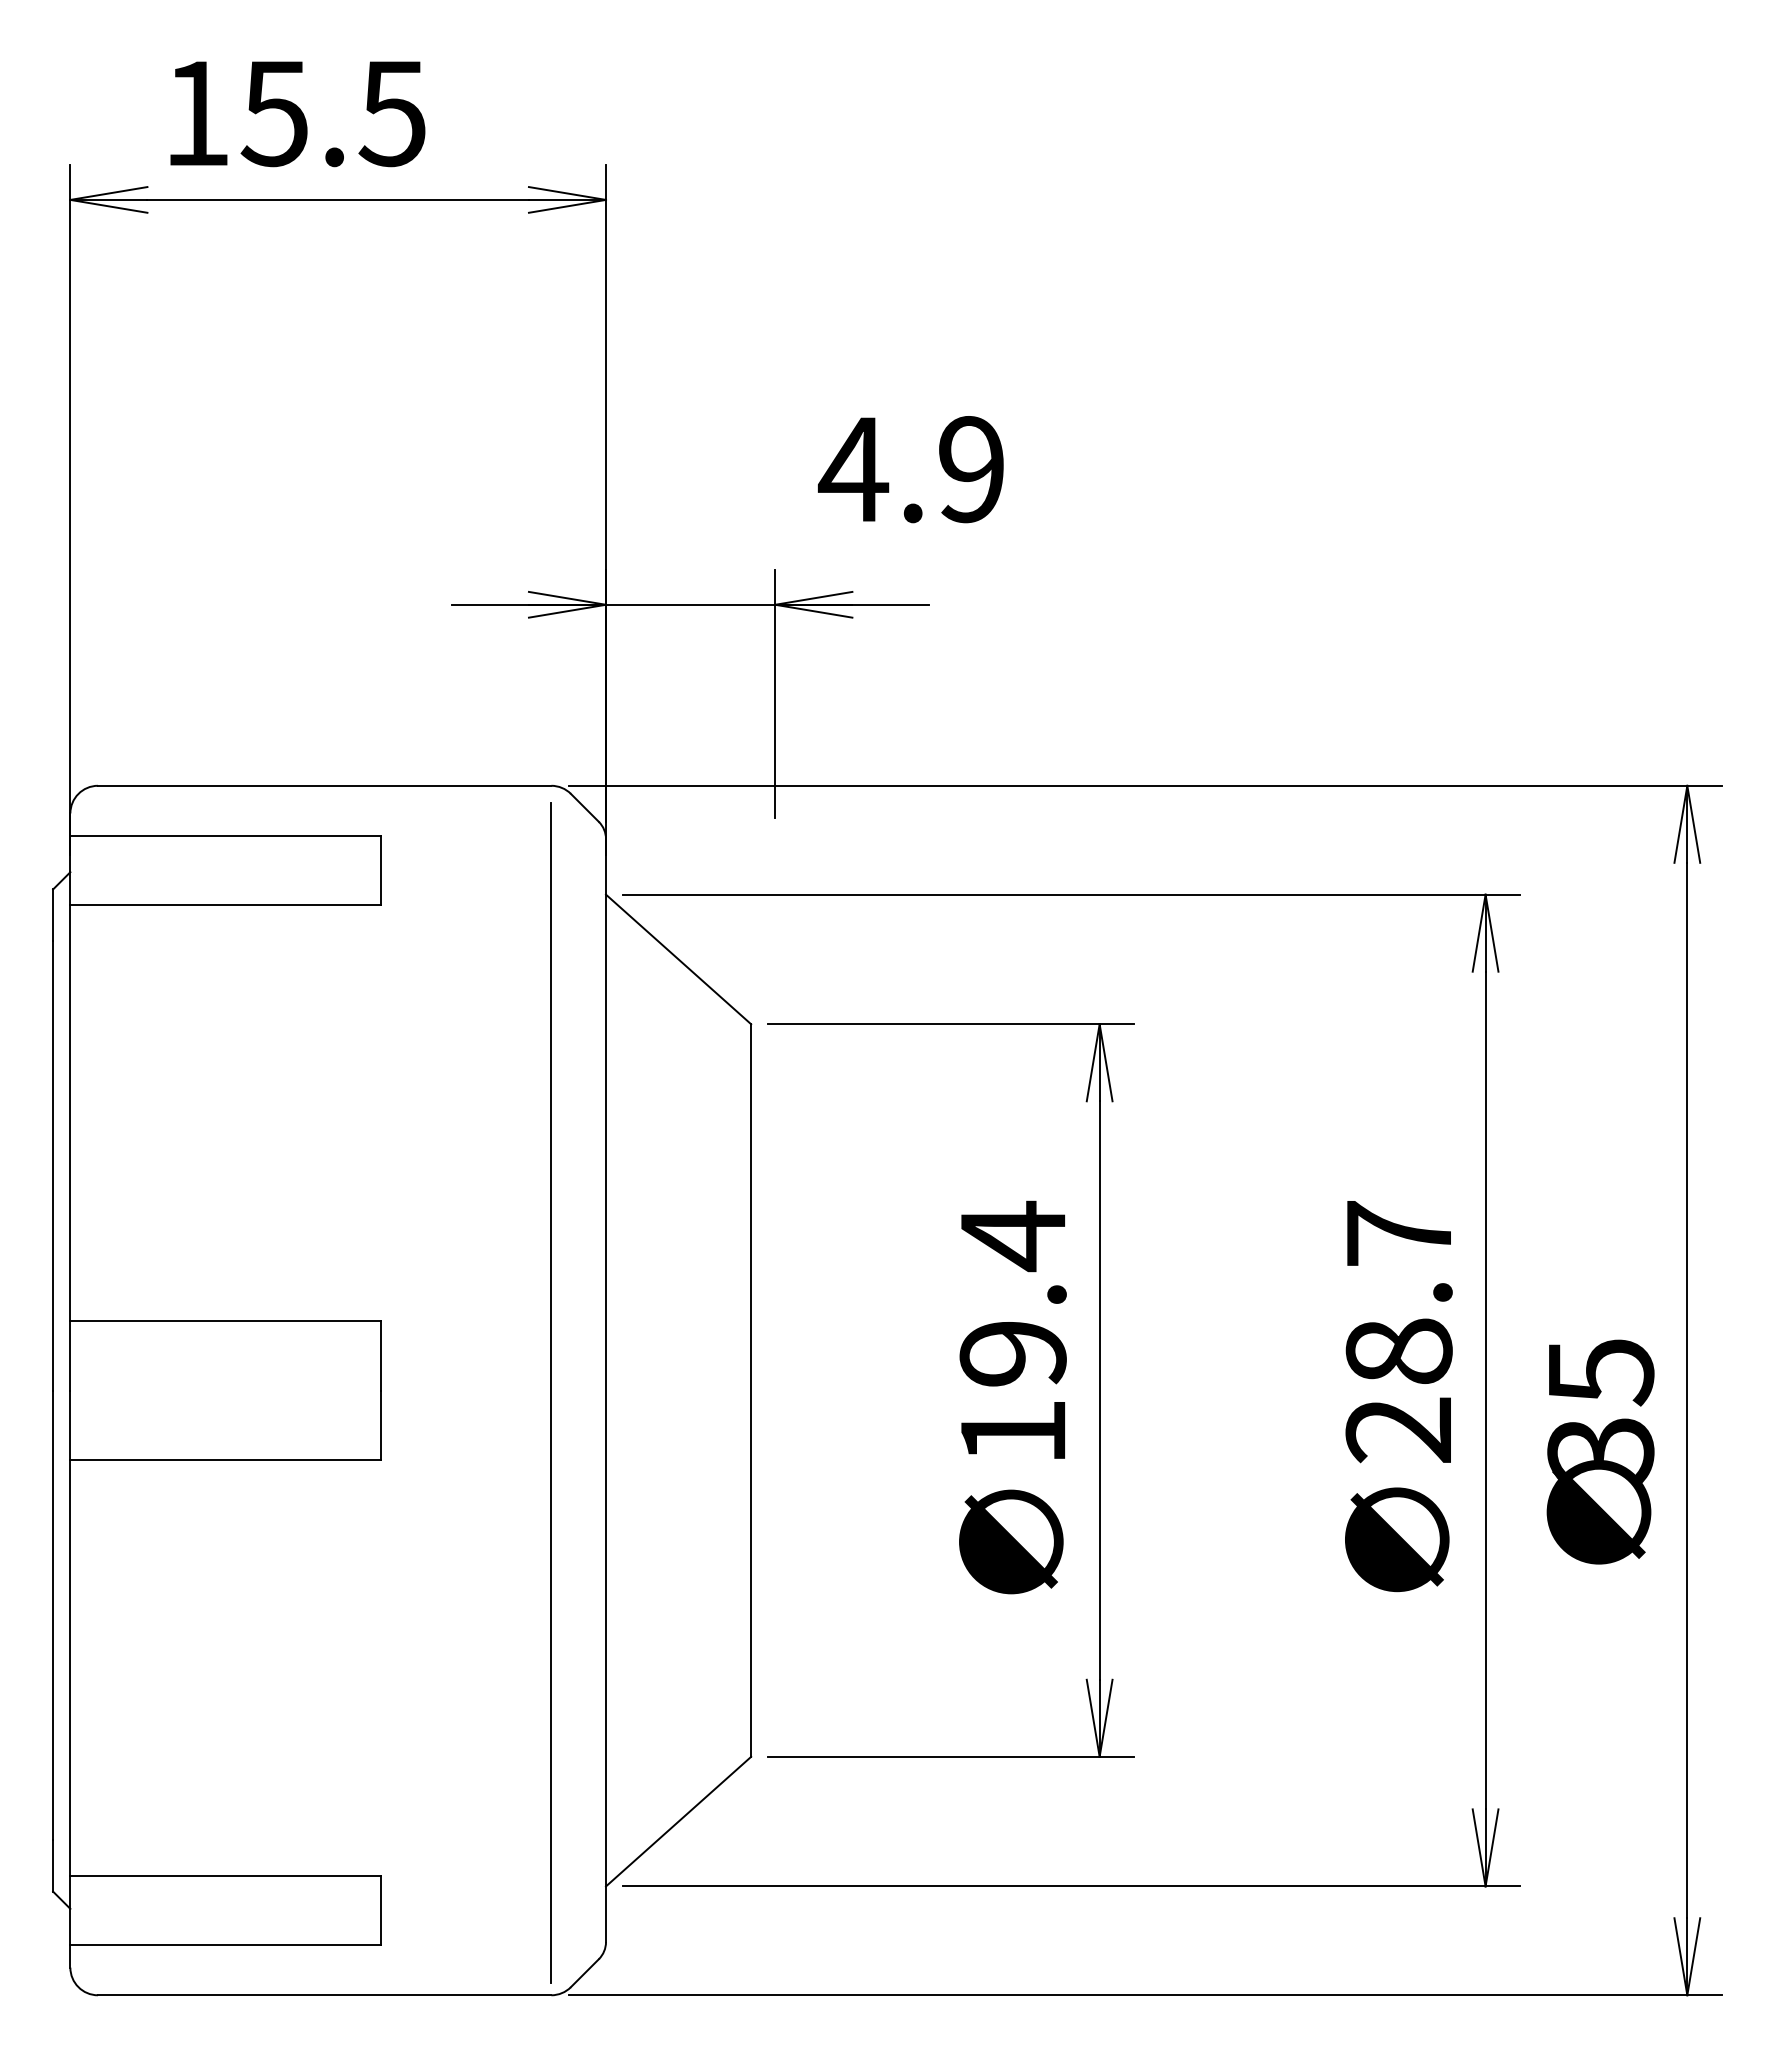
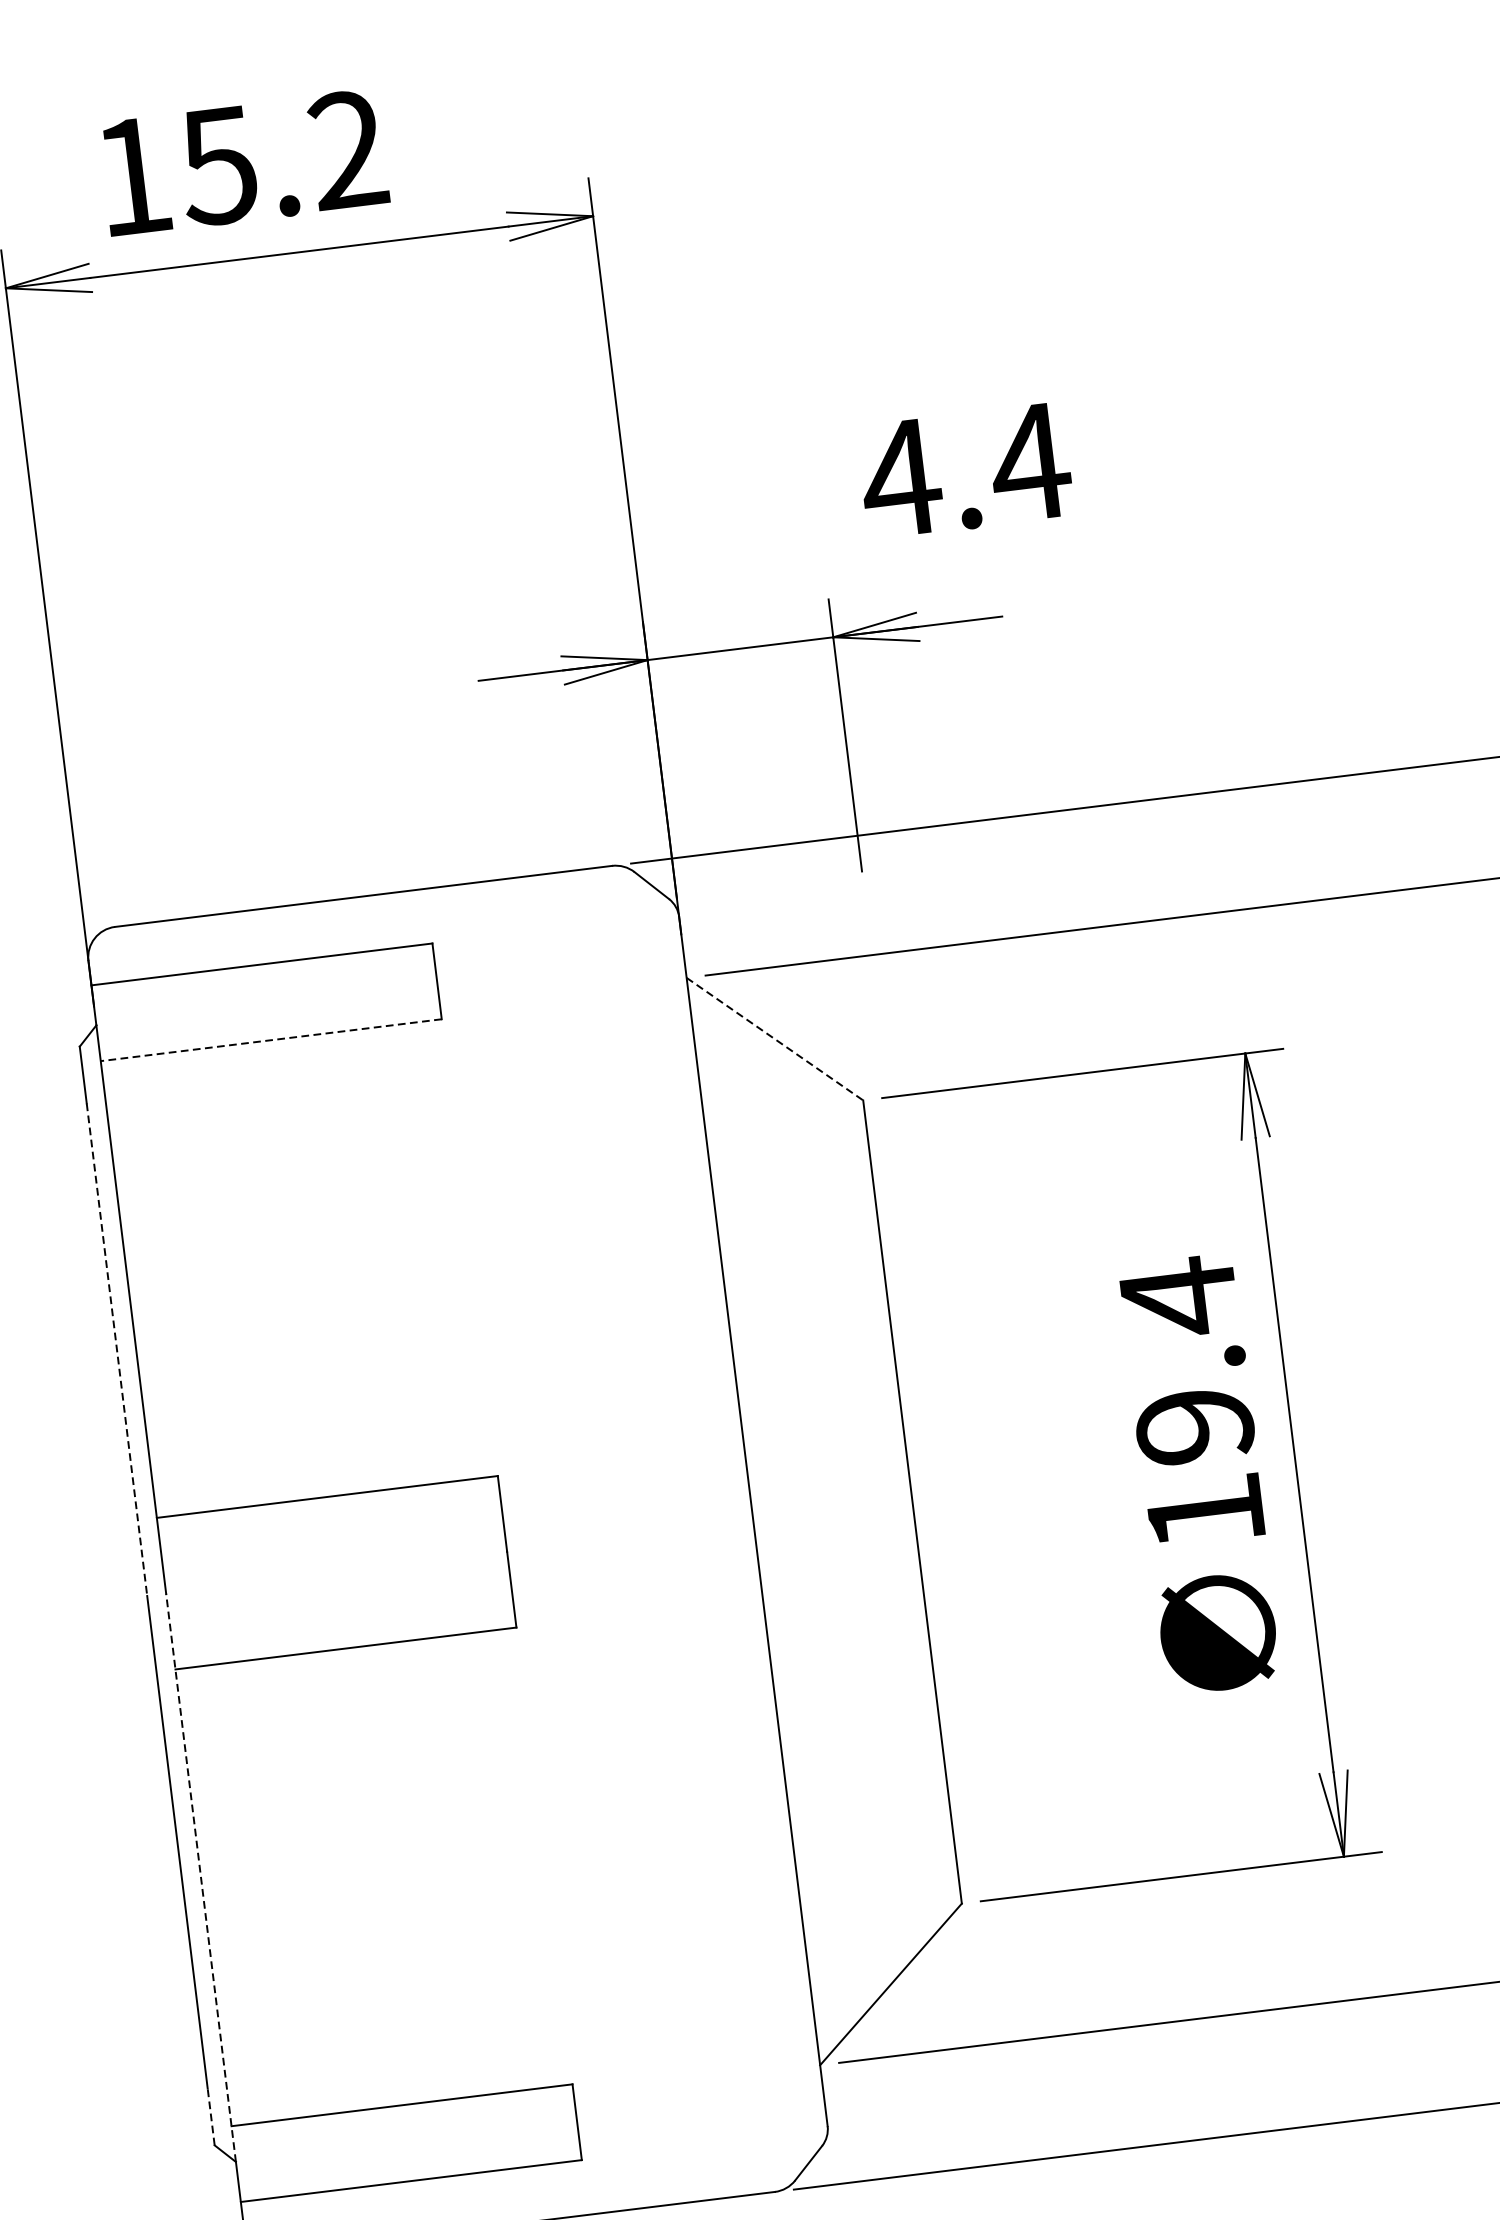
text: (391, 113) -> (346, 150), 15.5 -> 15.2
text: (970, 469) -> (1029, 462), 4.9 -> 4.4
line: (225, 904) -> (270, 1039), solid -> dashed
line: (678, 959) -> (774, 1039), solid -> dashed
line: (53, 1165) -> (117, 1349), solid -> dashed
line: (551, 1393) -> (694, 1532), removed
line: (70, 1649) -> (201, 1877), solid -> dashed
line: (53, 1865) -> (211, 2116), solid -> dashed

